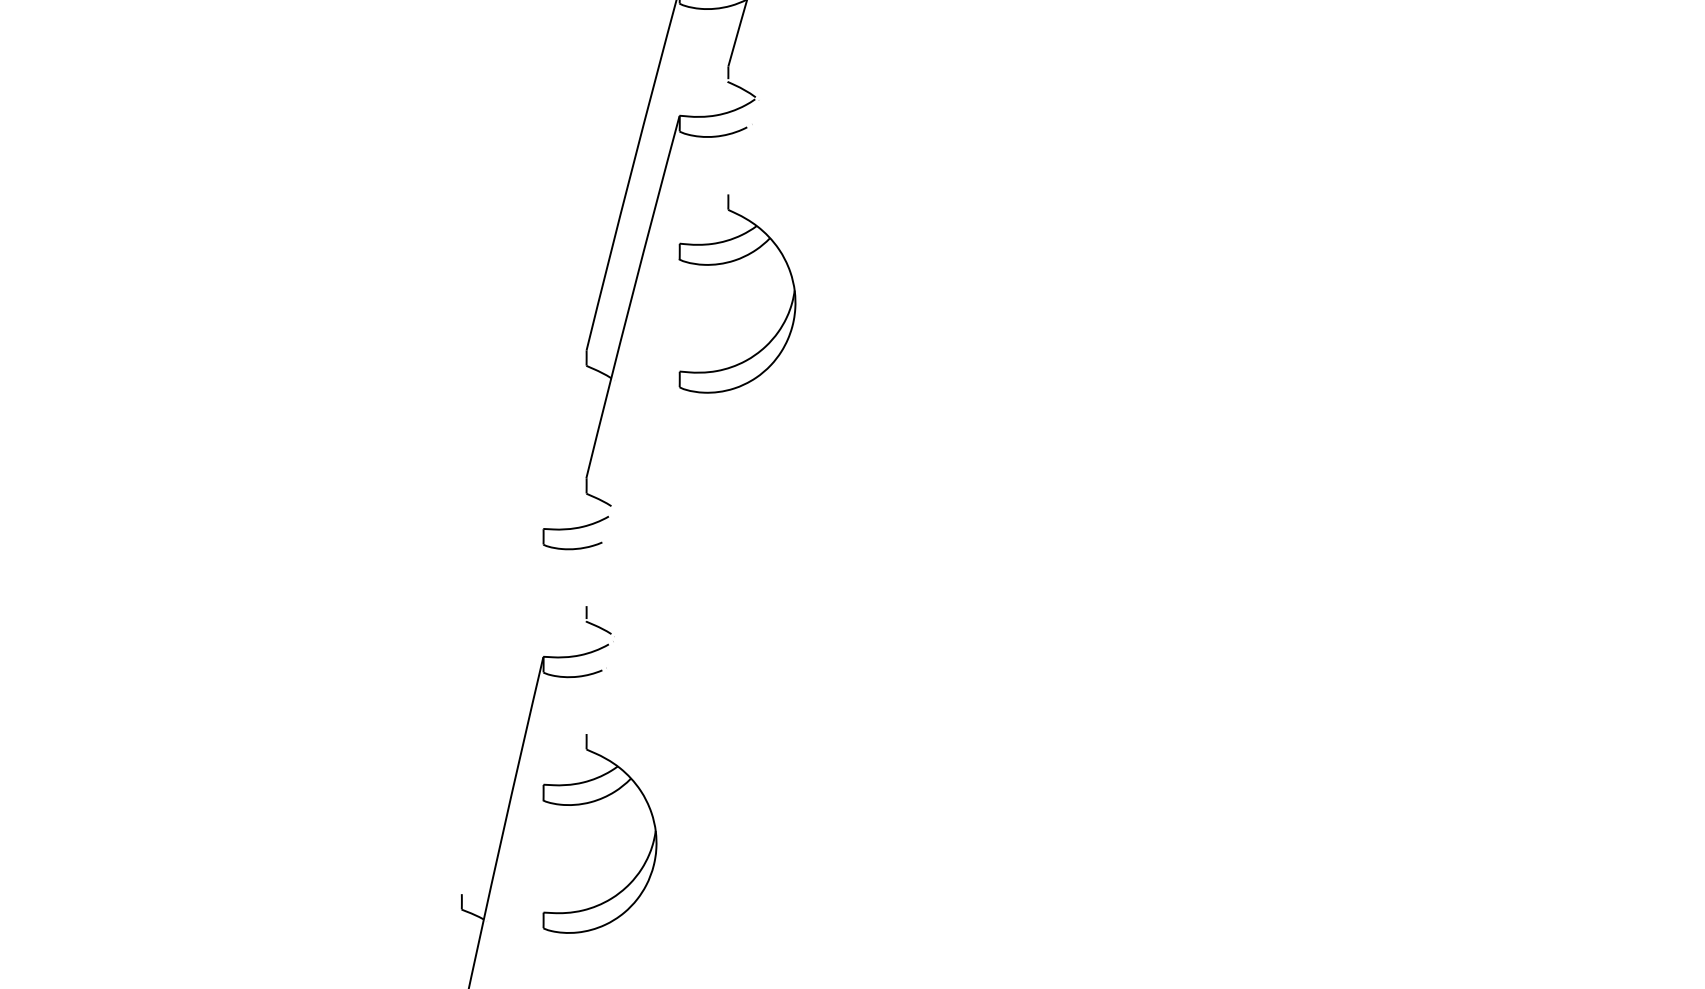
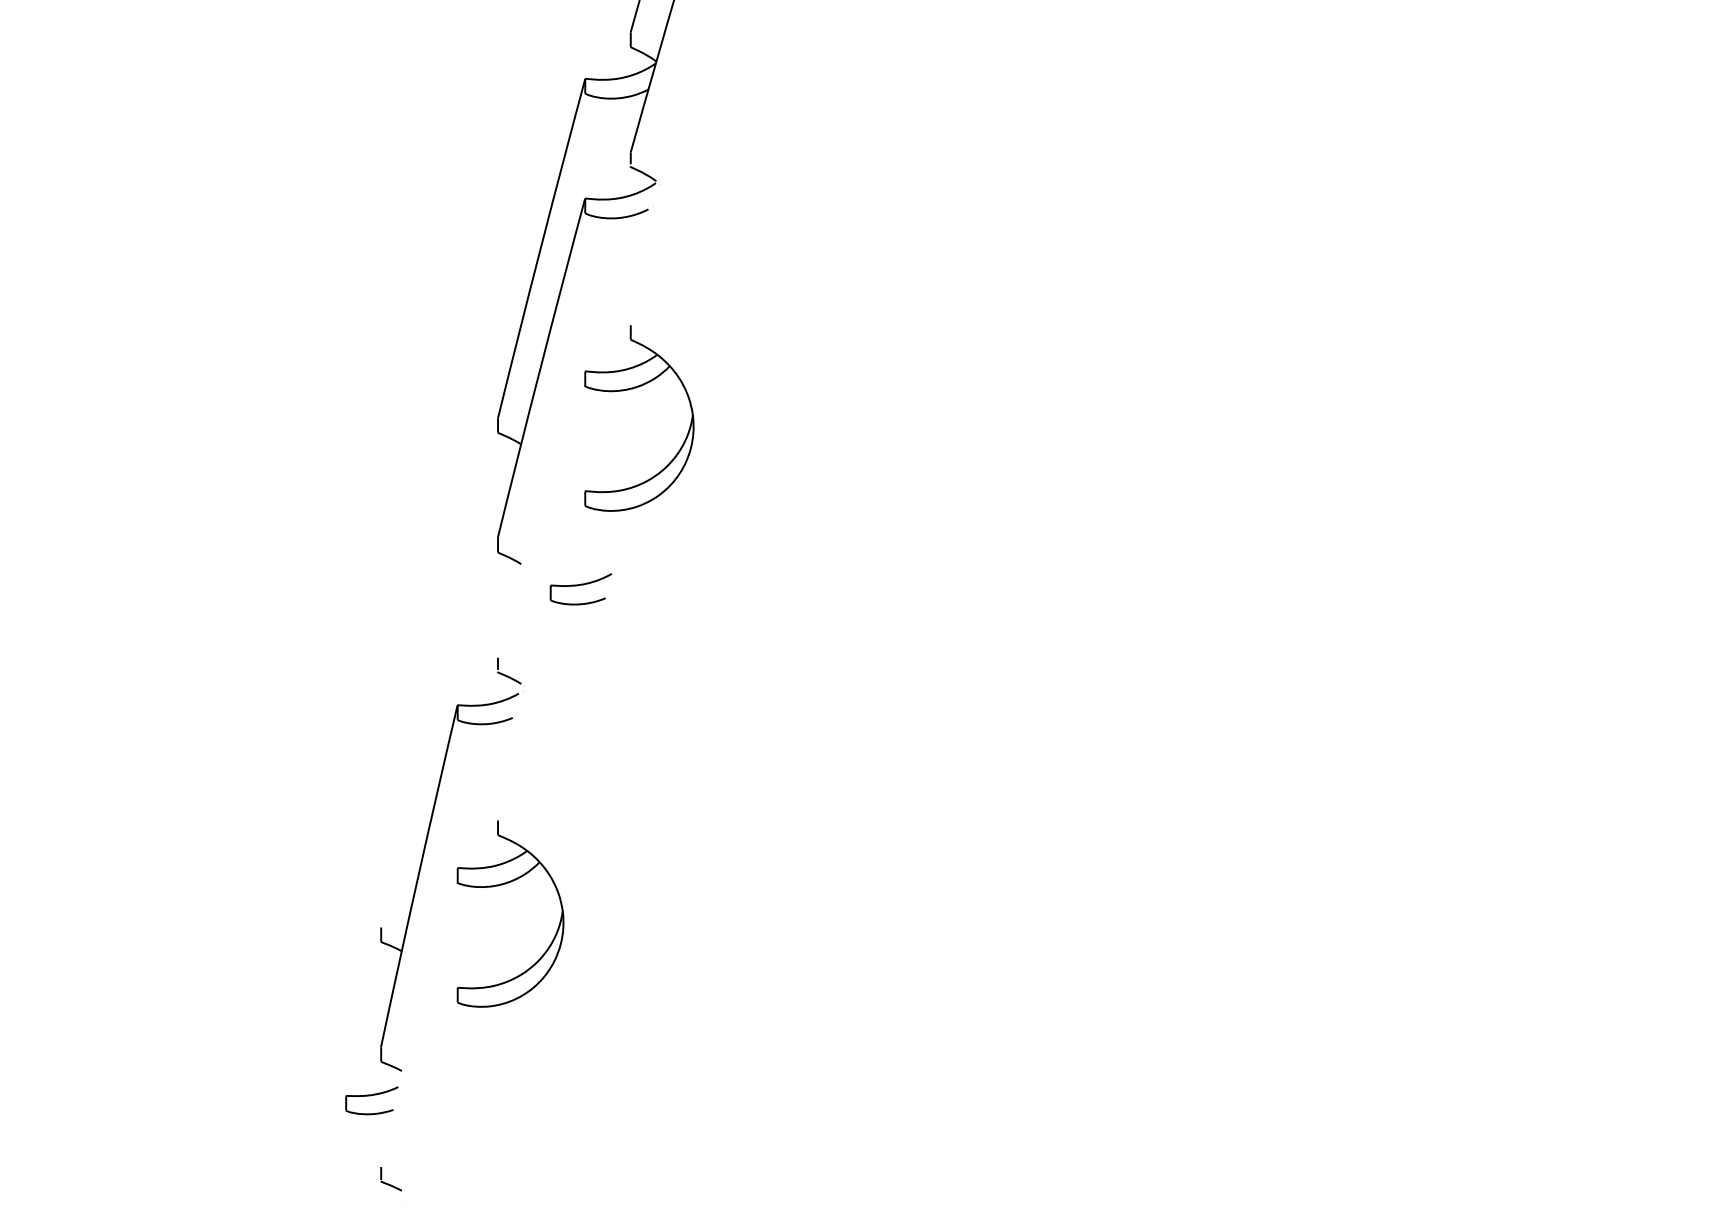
part: (730, 263) -> (632, 389), moved
part: (575, 533) -> (580, 589), moved
part: (591, 803) -> (502, 885), moved

